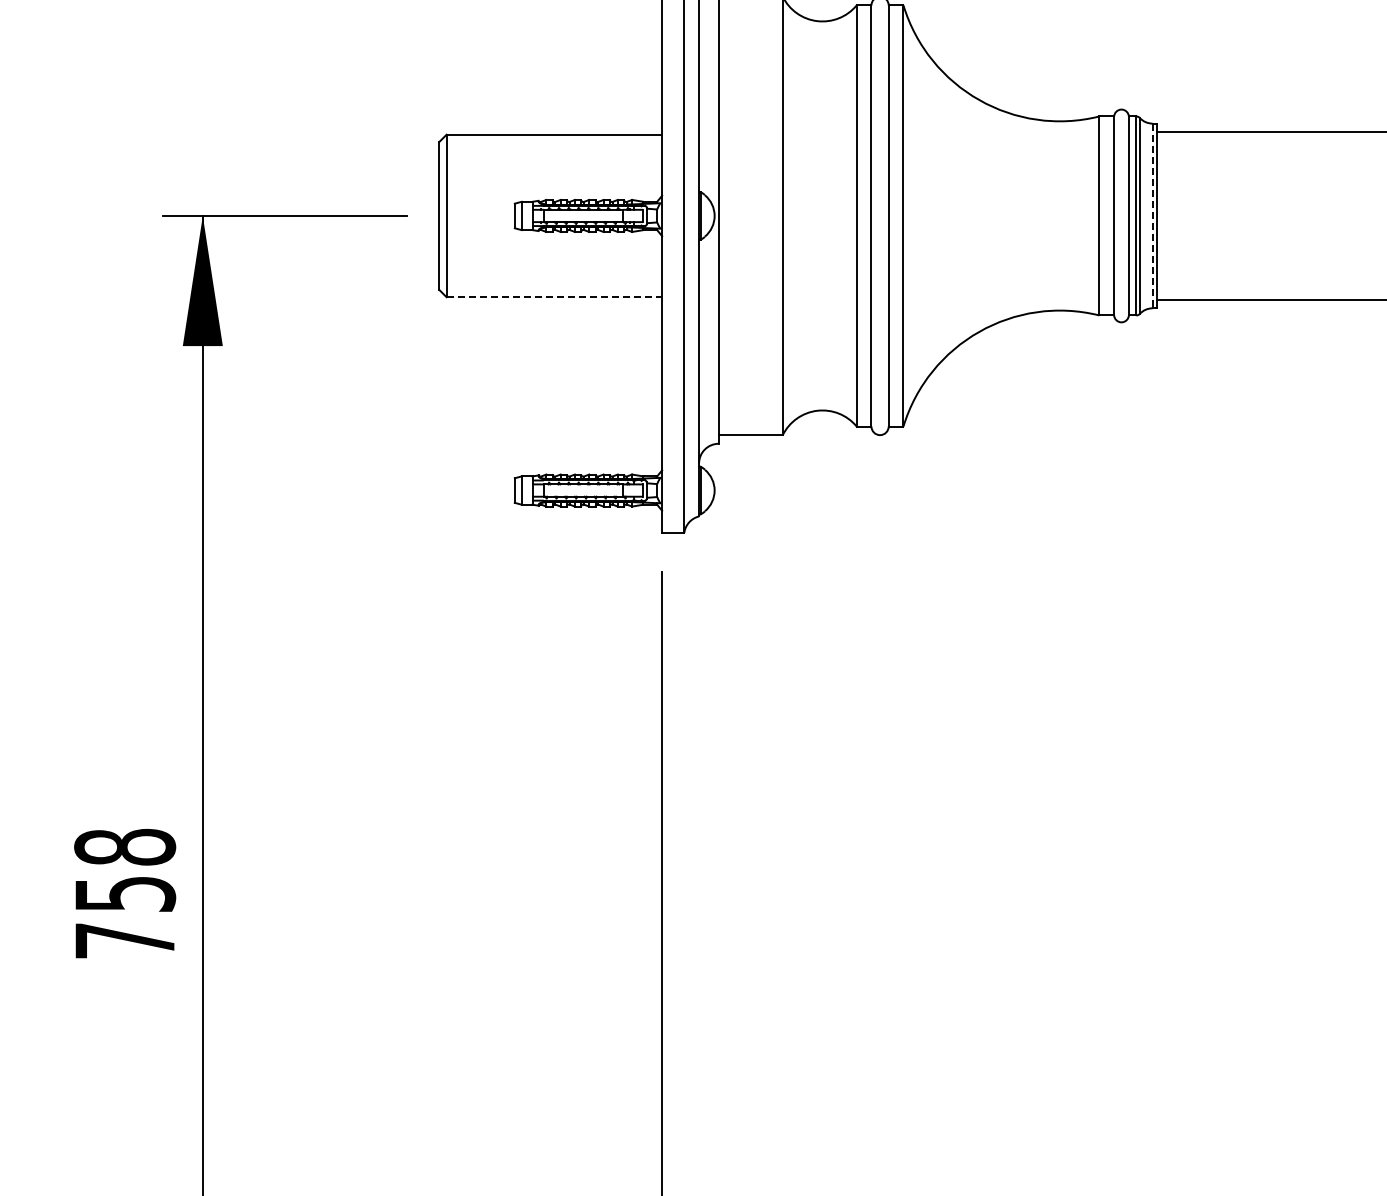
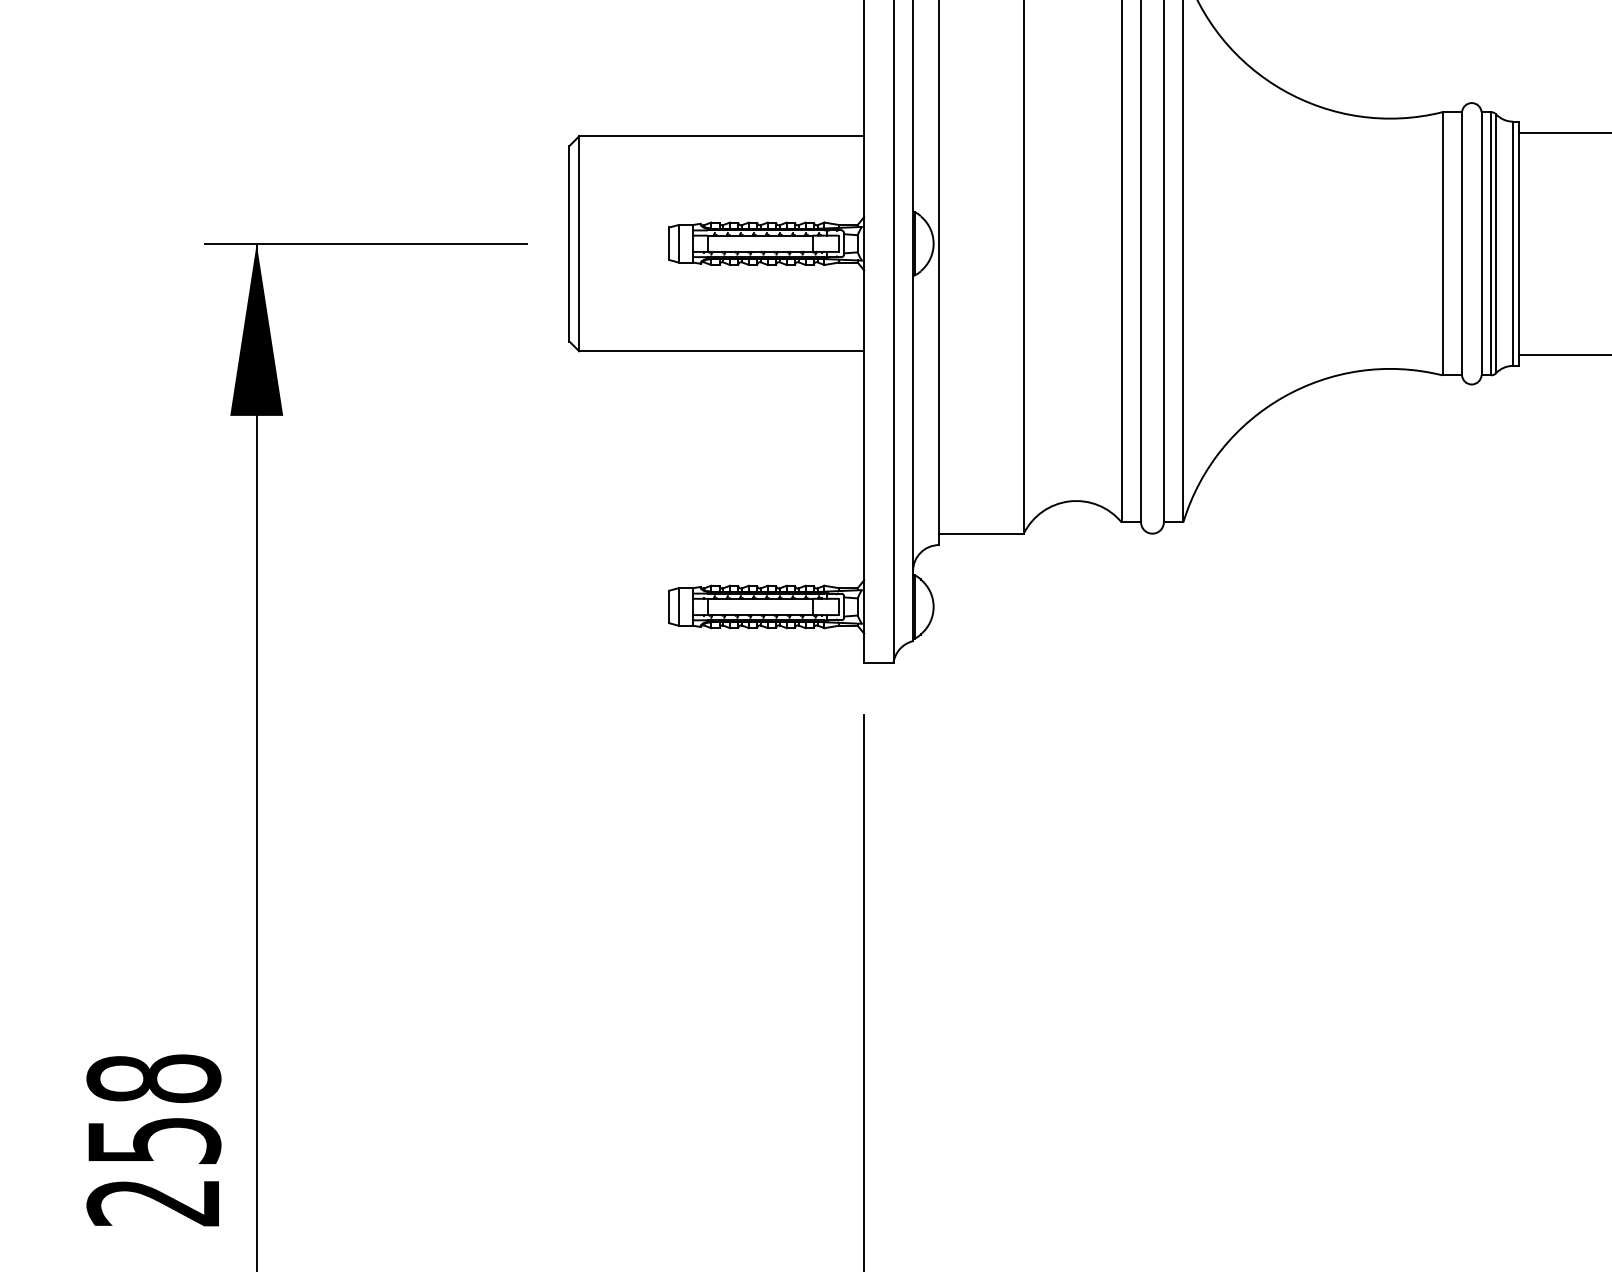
line: (1152, 216) -> (1512, 244), dashed -> solid
line: (554, 297) -> (721, 351), dashed -> solid
text: (124, 940) -> (153, 1202), 758 -> 258

